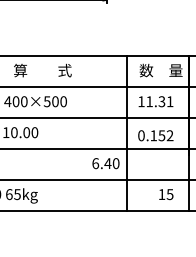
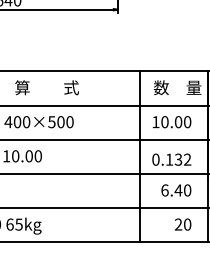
text: (159, 101) -> (175, 121), 11.31 -> 10.00
text: (162, 135) -> (179, 159), 0.152 -> 0.132
text: (105, 163) -> (175, 190), moved
text: (165, 194) -> (182, 224), 15 -> 20

